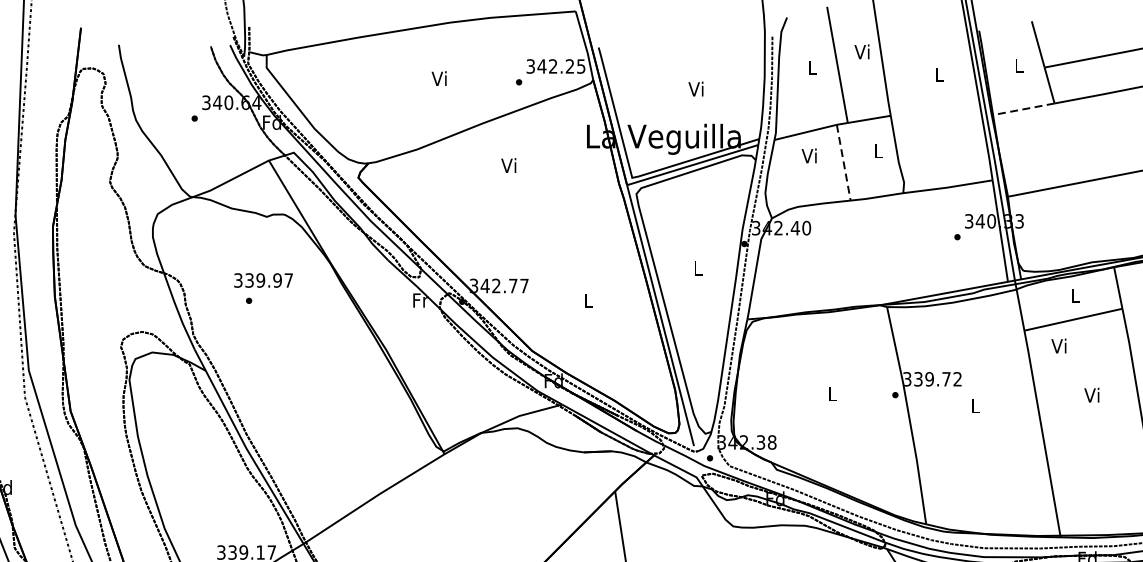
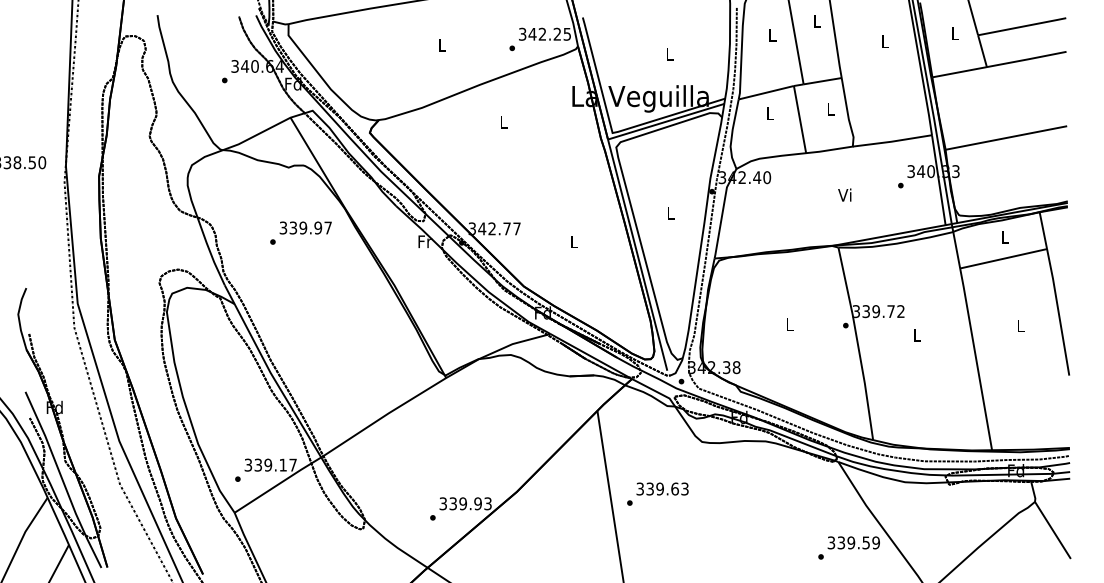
text: (861, 50) -> (815, 20), Vi -> L
text: (439, 77) -> (441, 44), Vi -> L
text: (695, 88) -> (668, 53), Vi -> L
line: (1023, 109) -> (959, 72), dashed -> solid
text: (809, 155) -> (769, 113), Vi -> L
line: (844, 163) -> (800, 120), dashed -> solid
text: (508, 164) -> (502, 121), Vi -> L
text: (263, 279) -> (305, 227), moved
text: (1058, 345) -> (844, 194), moved
text: (1091, 395) -> (1019, 325), Vi -> L

